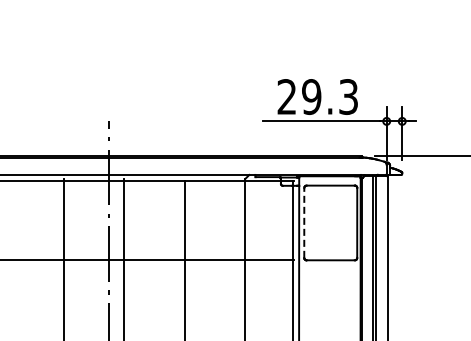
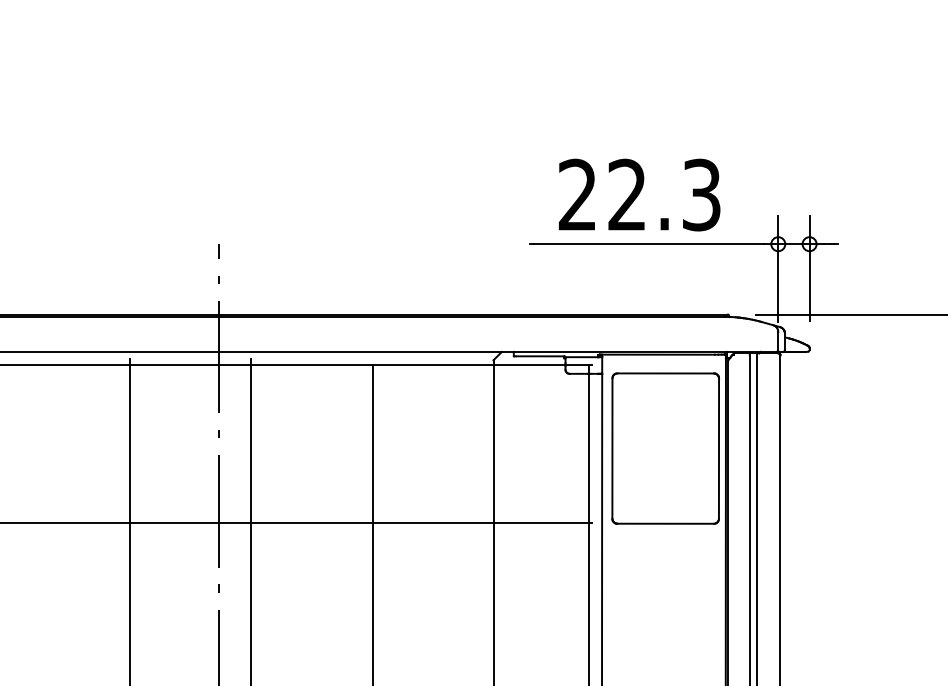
text: (311, 96) -> (626, 194), 29.3 -> 22.3
line: (304, 222) -> (612, 447), dashed -> solid

